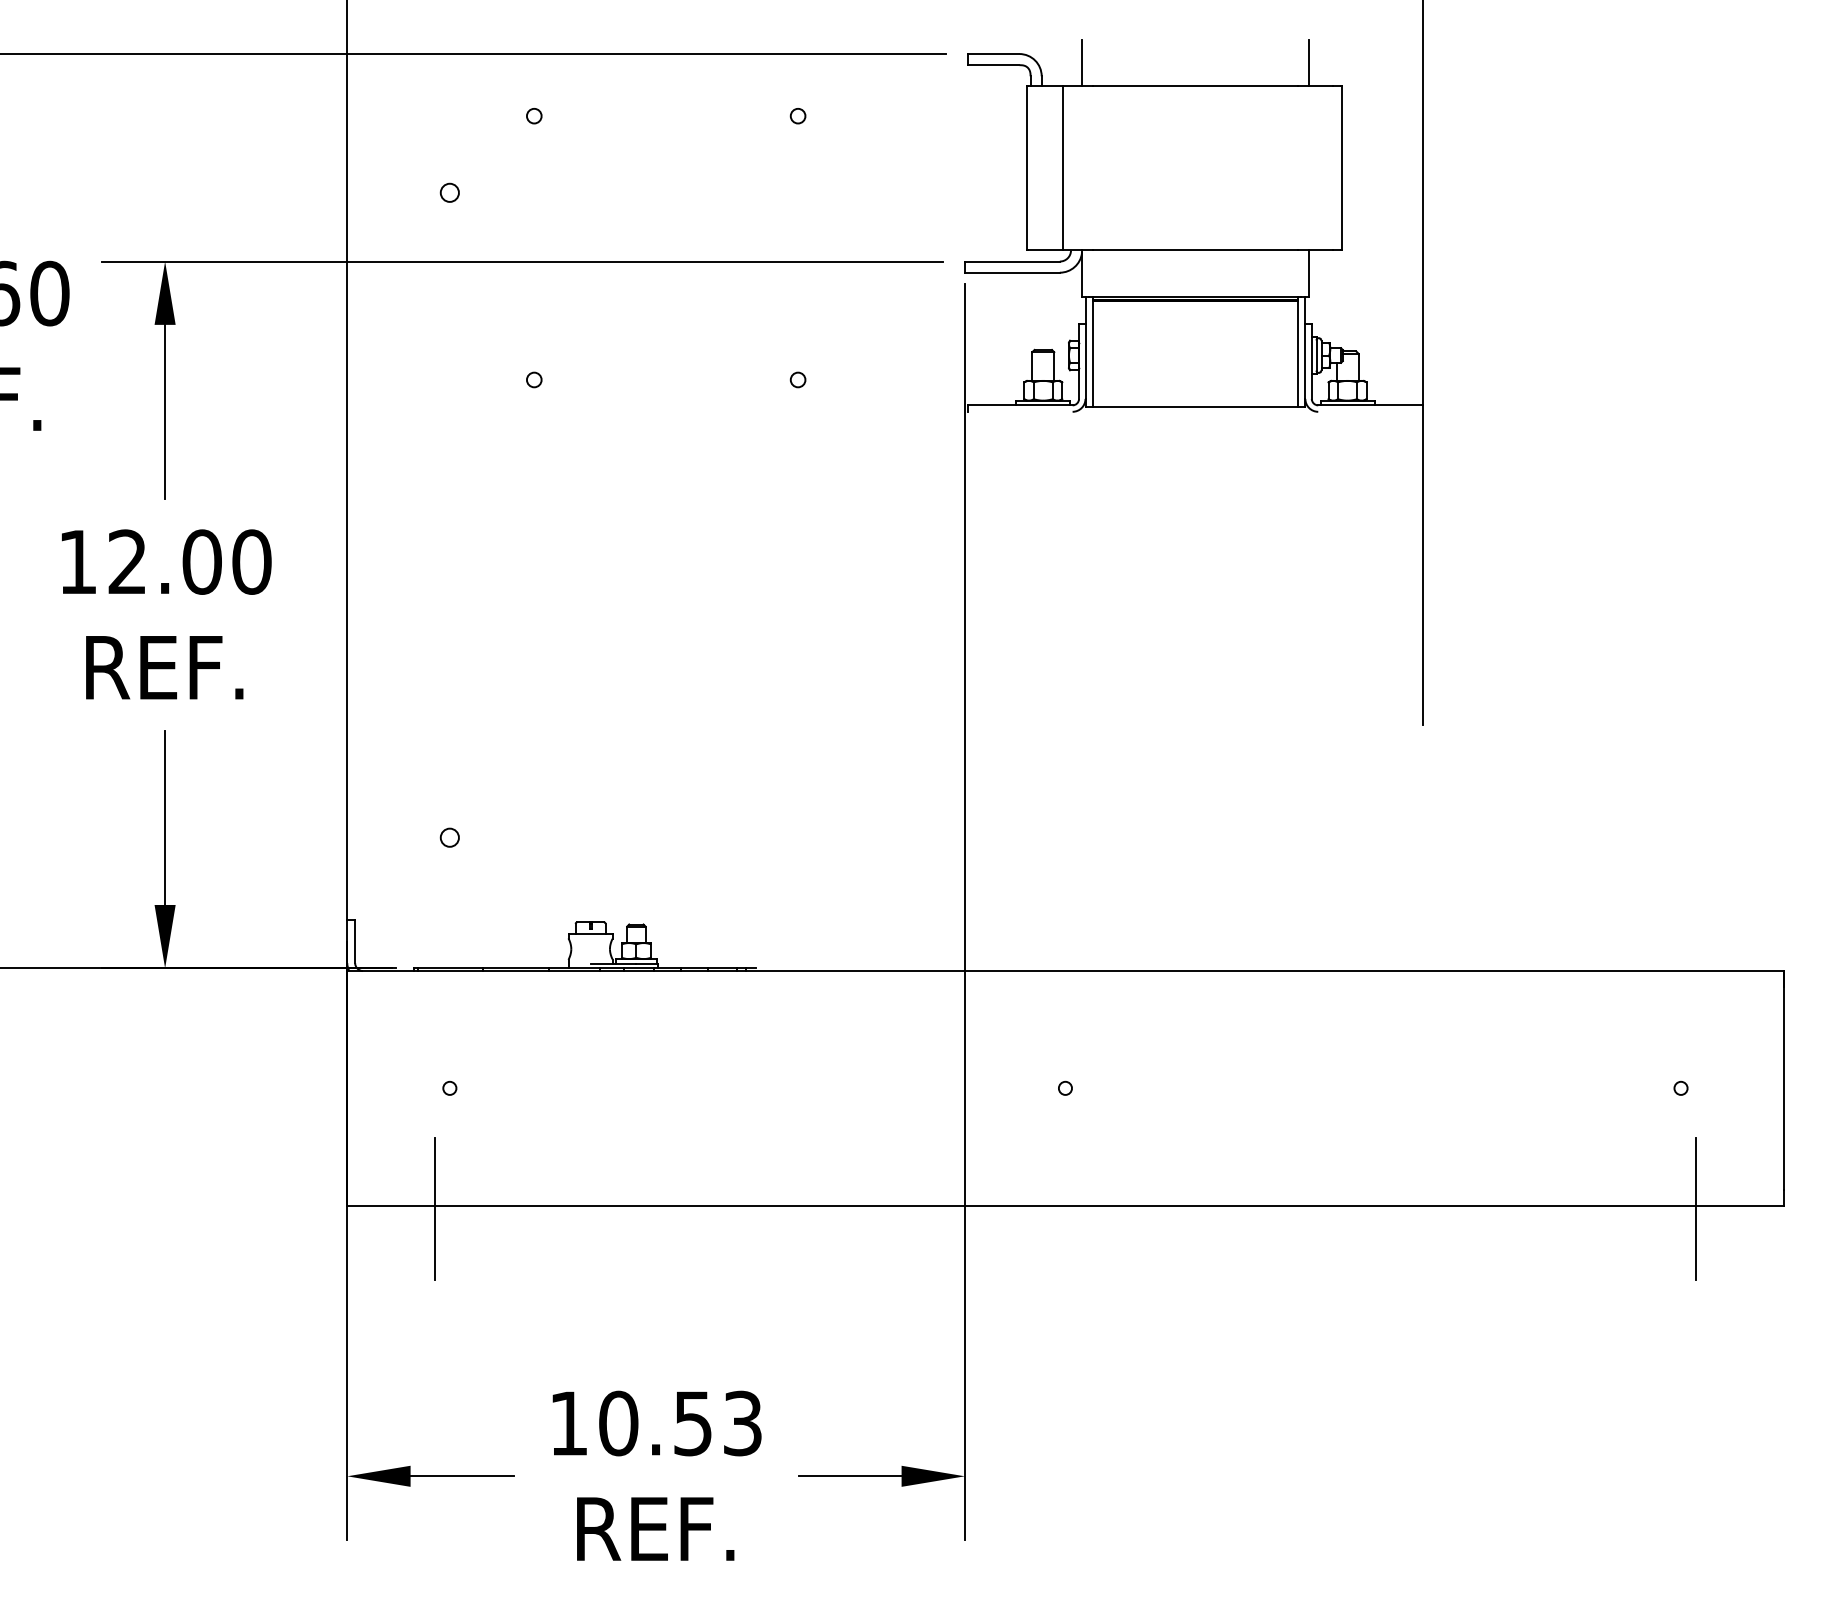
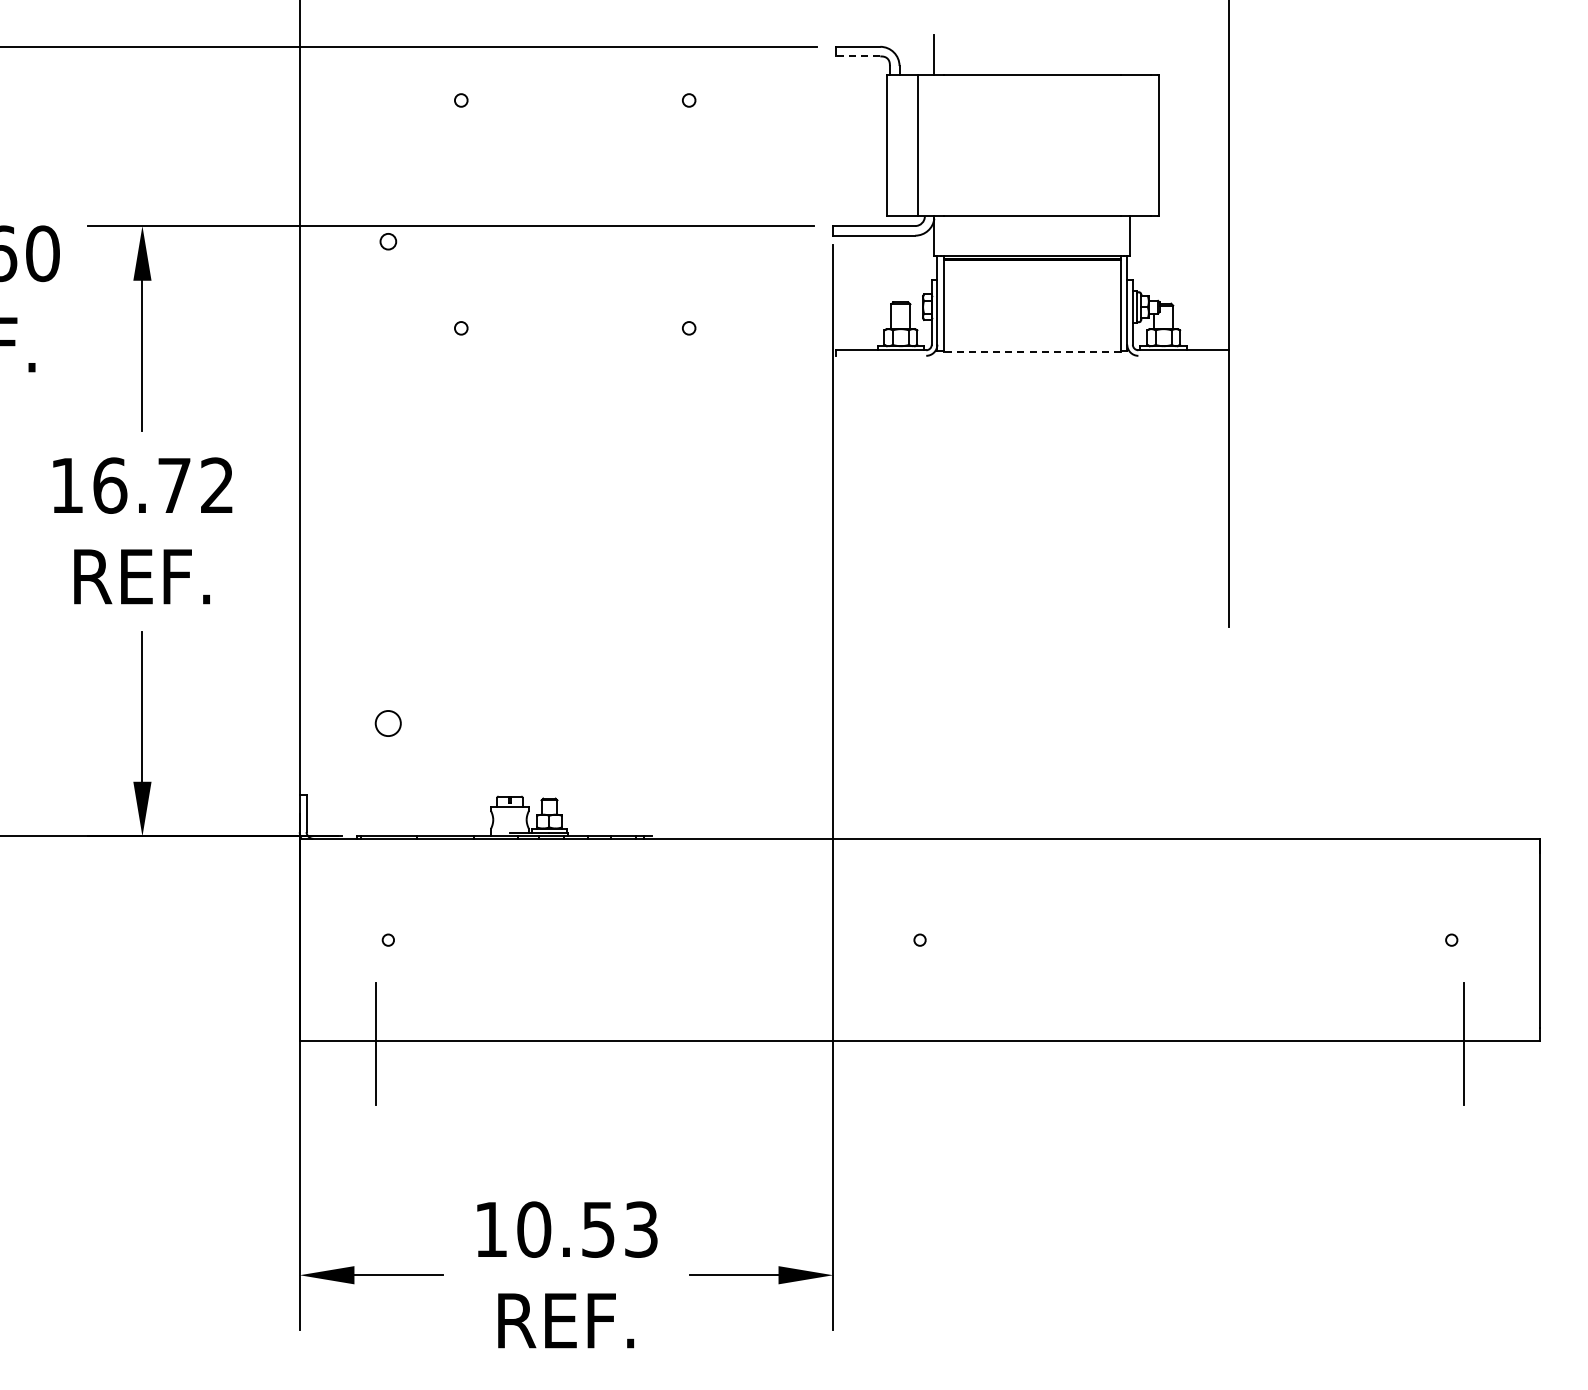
line: (1309, 62) -> (1130, 54), removed
line: (993, 65) -> (857, 56), solid -> dashed
circle: (450, 192) -> (388, 241), moved
line: (1195, 406) -> (1032, 351), solid -> dashed
text: (189, 561) -> (163, 485), 12.00 -> 16.72
circle: (450, 837) -> (388, 723), size x1.6

